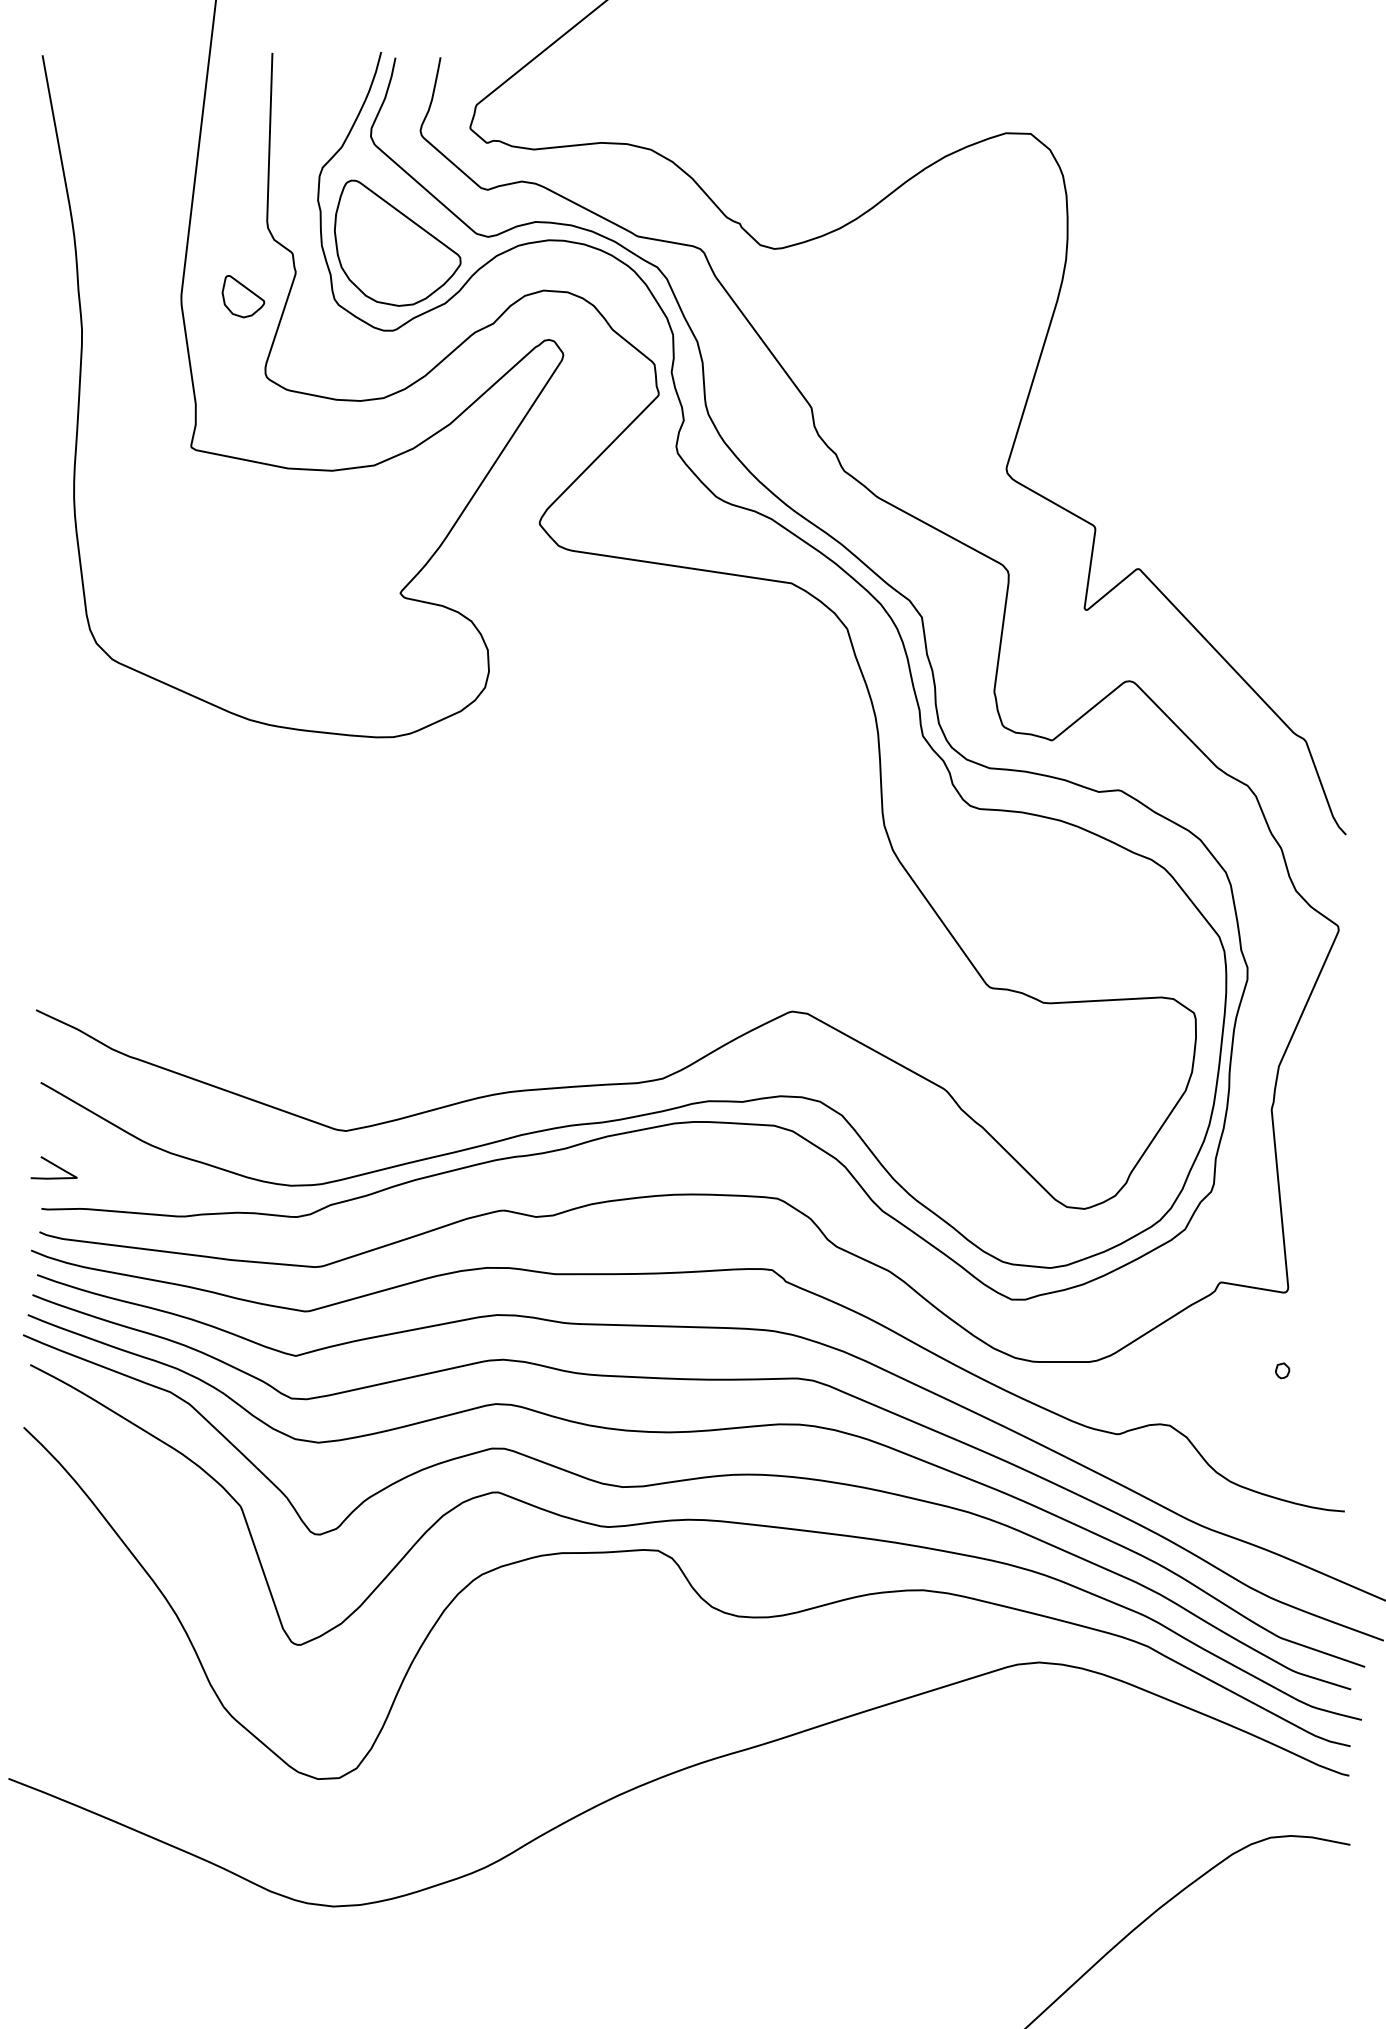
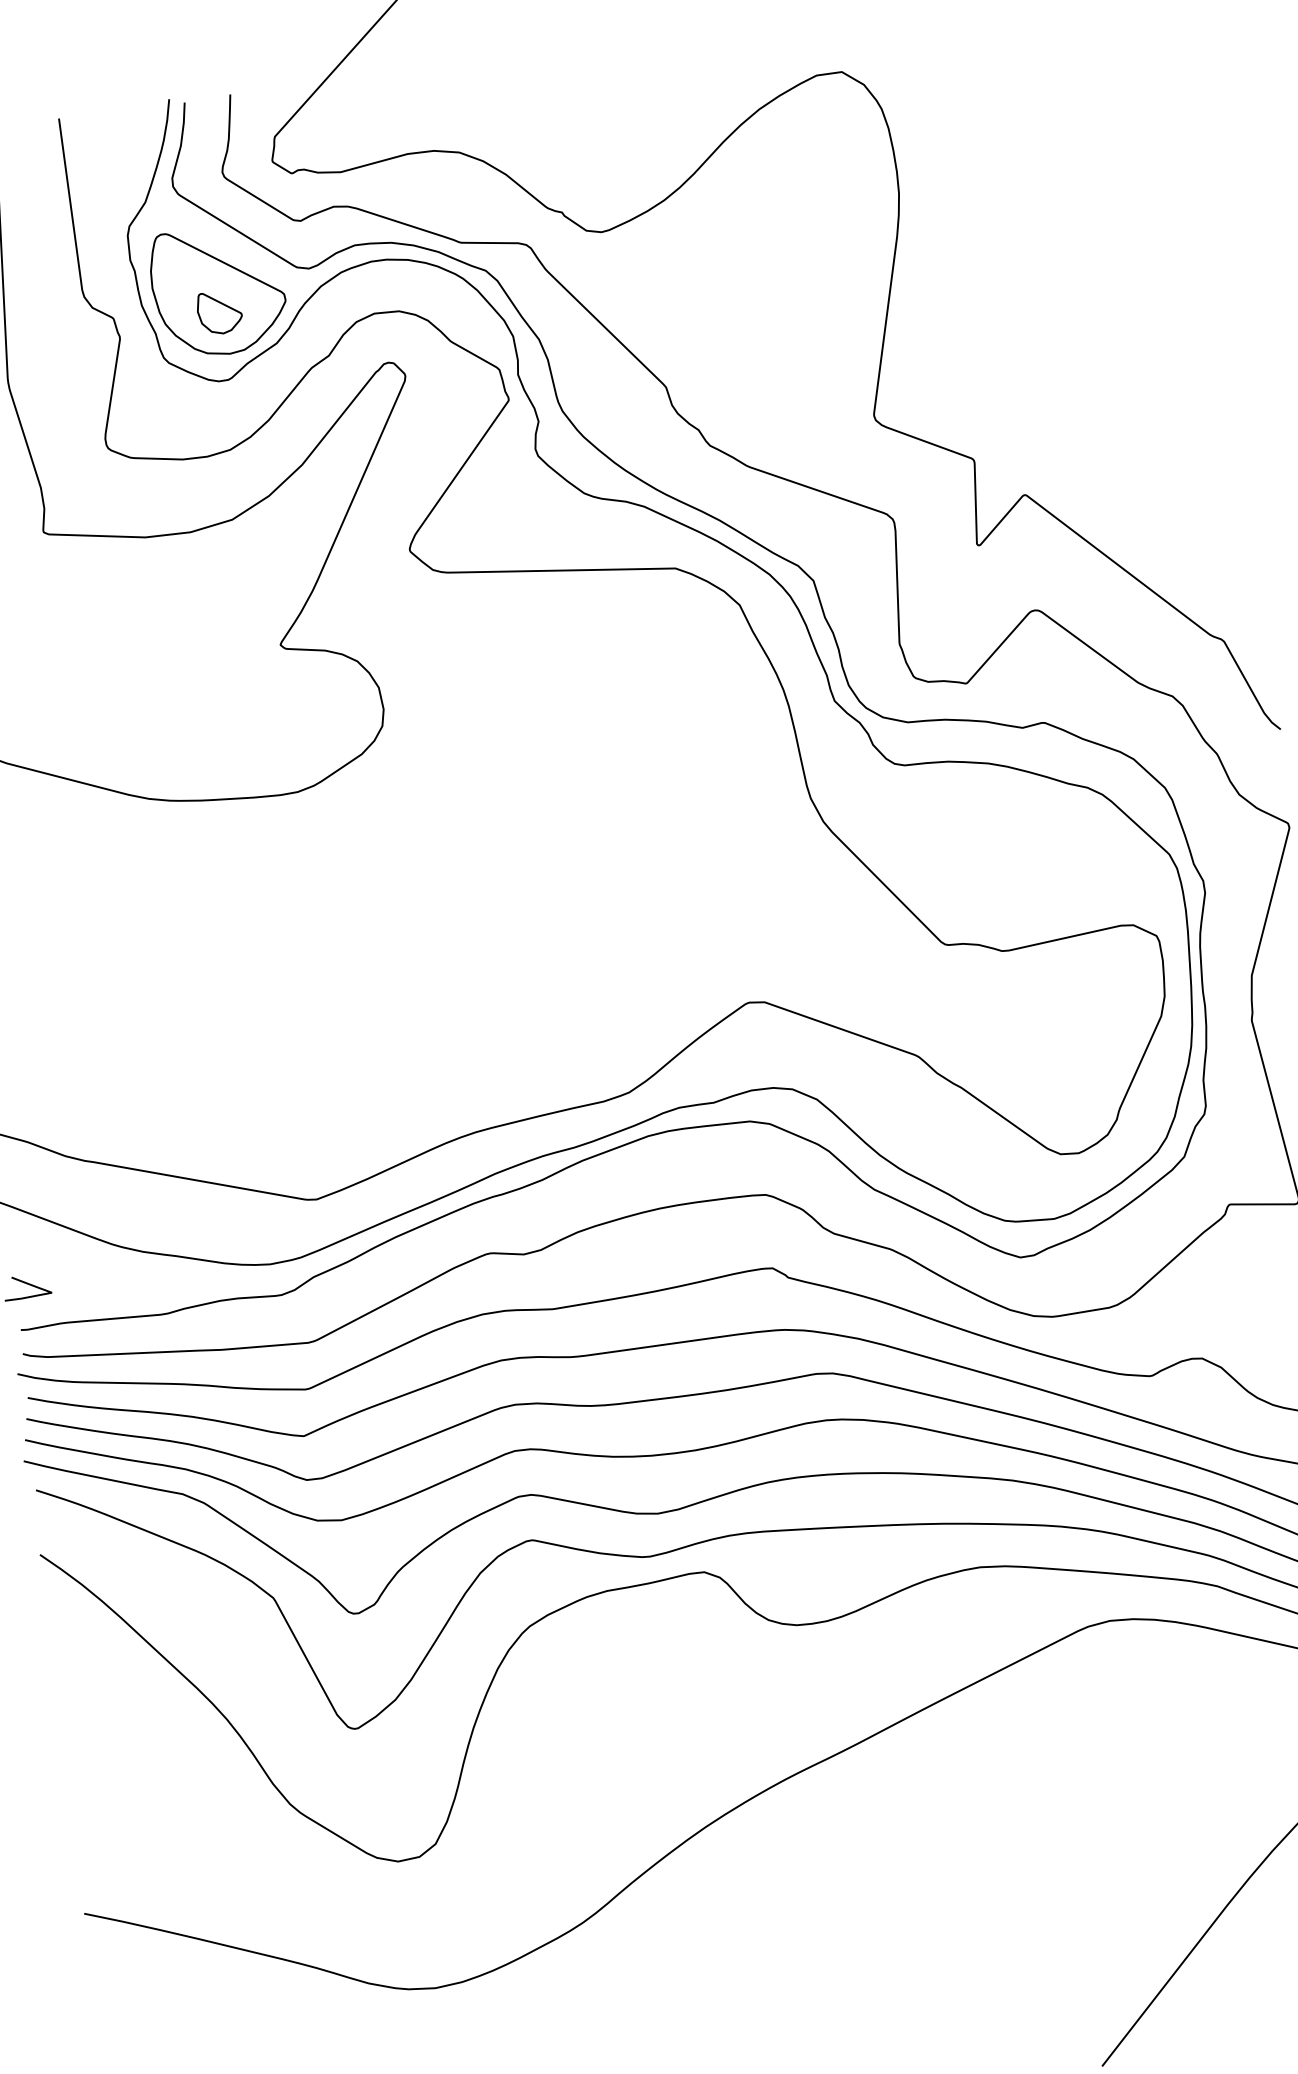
part: (243, 296) -> (219, 312), moved

